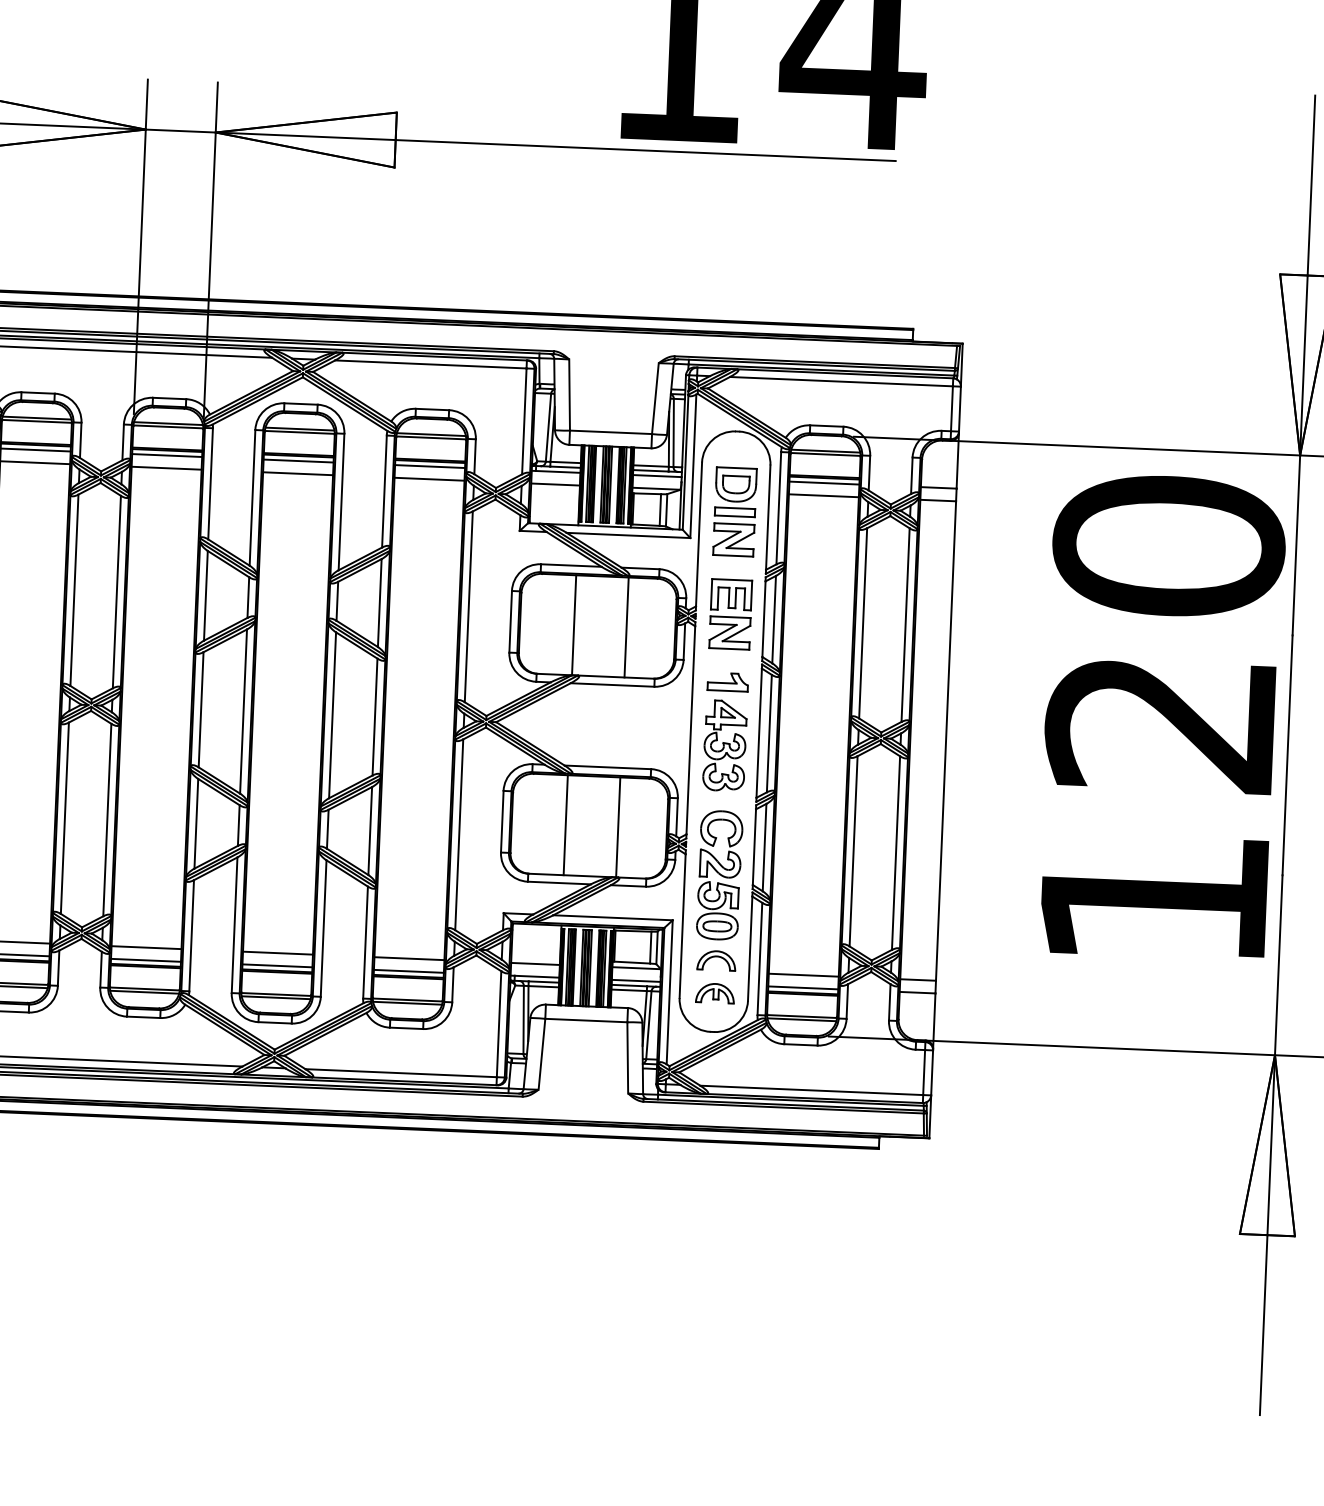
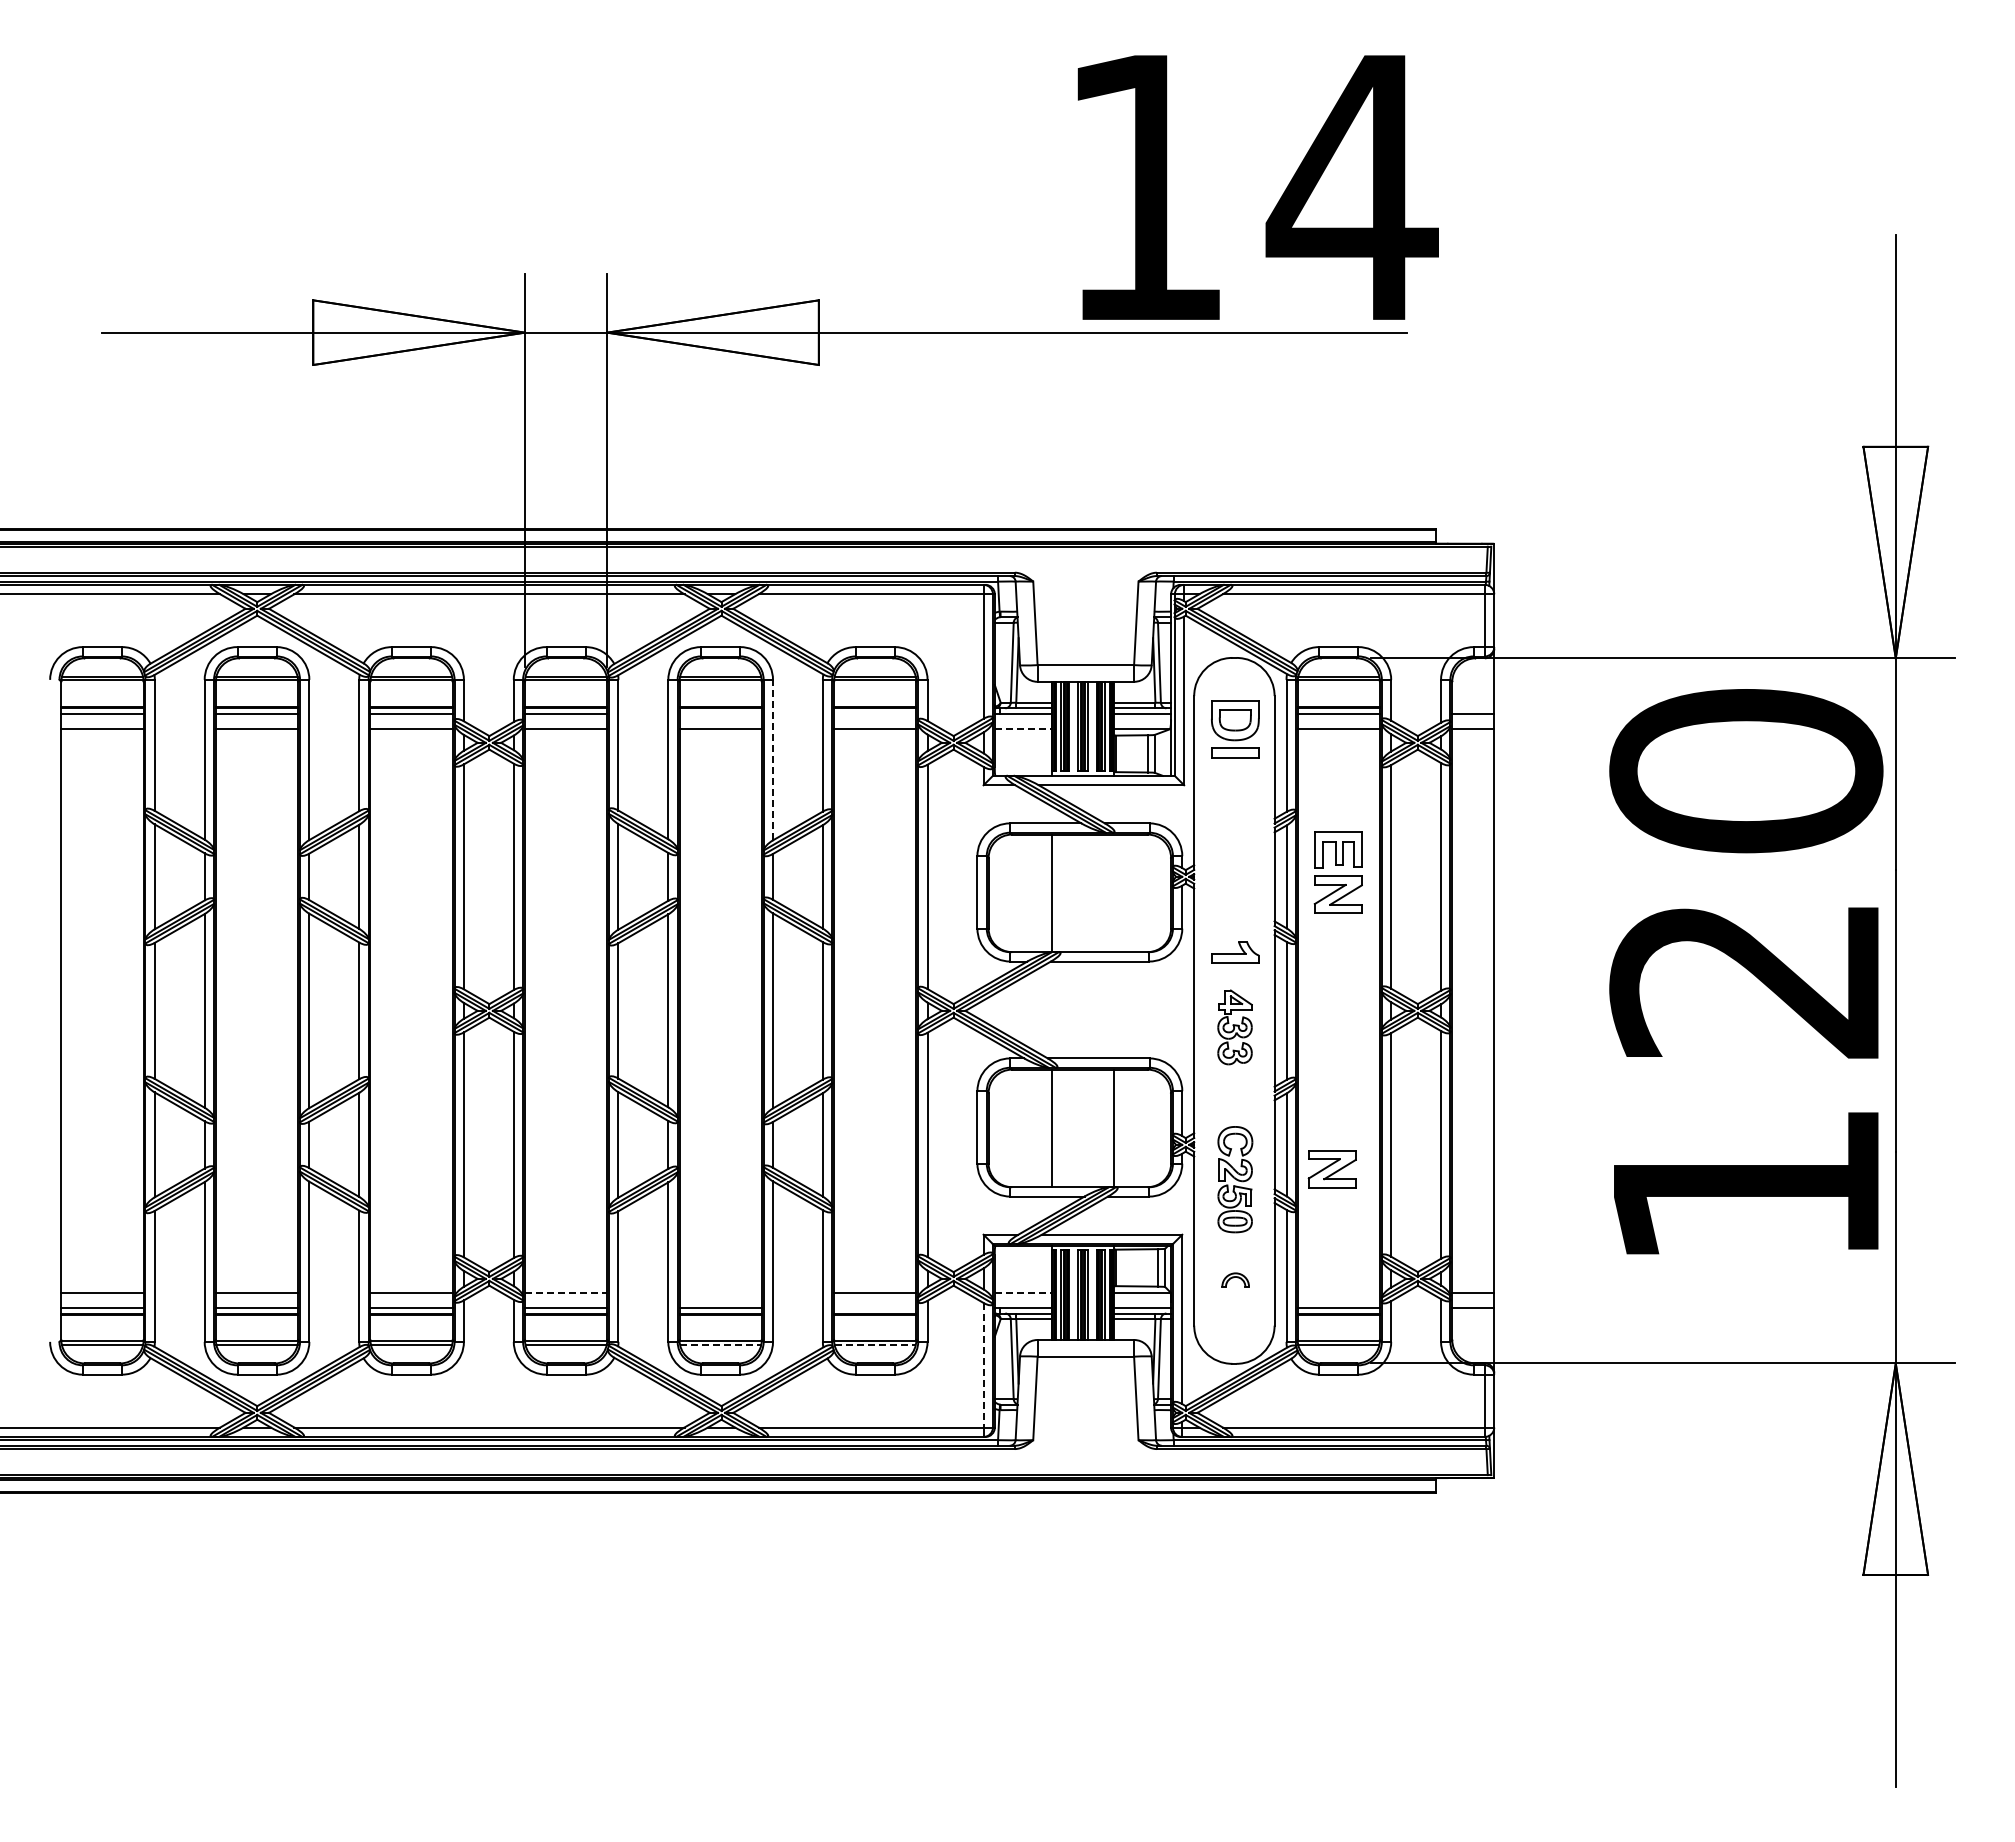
line: (298, 461) -> (720, 714), removed
line: (430, 466) -> (875, 714), removed
line: (555, 484) -> (1023, 729), solid -> dashed
line: (341, 501) -> (773, 759), solid -> dashed
part: (733, 540) -> (1331, 1169), moved
part: (730, 614) -> (1337, 872), moved
line: (626, 627) -> (1113, 893), removed
part: (724, 745) -> (1234, 1027), size x0.7
part: (719, 875) -> (1235, 1179), size x0.7
line: (146, 947) -> (566, 1292), solid -> dashed
line: (277, 952) -> (720, 1292), removed
part: (716, 960) -> (1235, 1279), size x0.6
line: (535, 963) -> (1023, 1292), solid -> dashed
line: (409, 971) -> (875, 1307), removed
line: (803, 974) -> (1338, 1292), removed
part: (714, 993) -> (1235, 1318), removed
line: (275, 998) -> (720, 1345), solid -> dashed
line: (407, 1003) -> (875, 1345), solid -> dashed
line: (498, 1024) -> (983, 1365), solid -> dashed

